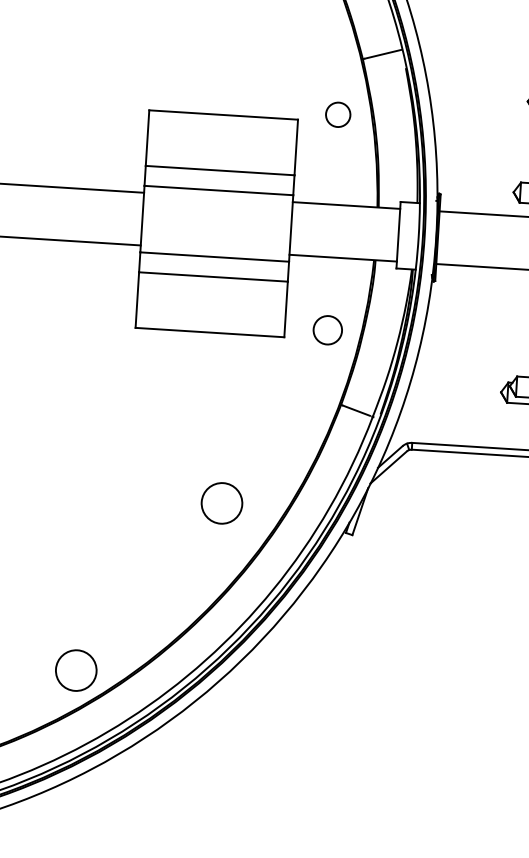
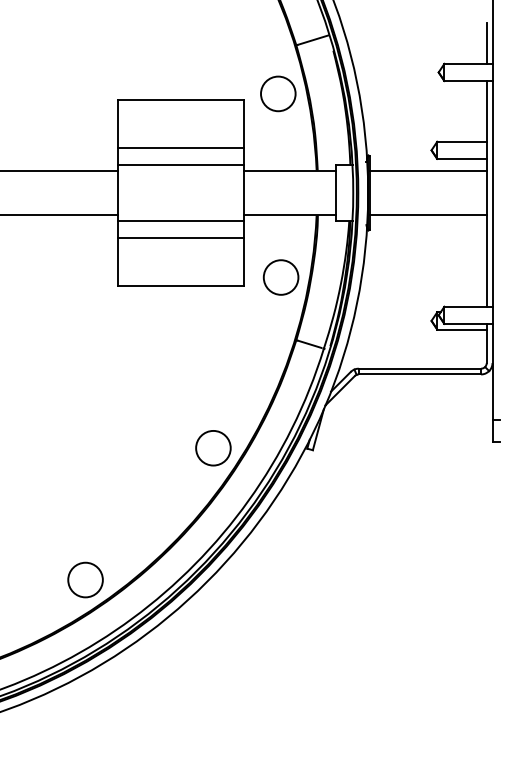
circle: (338, 114) -> (278, 93), size x1.67
circle: (327, 330) -> (280, 277), size x1.43
circle: (222, 503) -> (213, 448), moved

